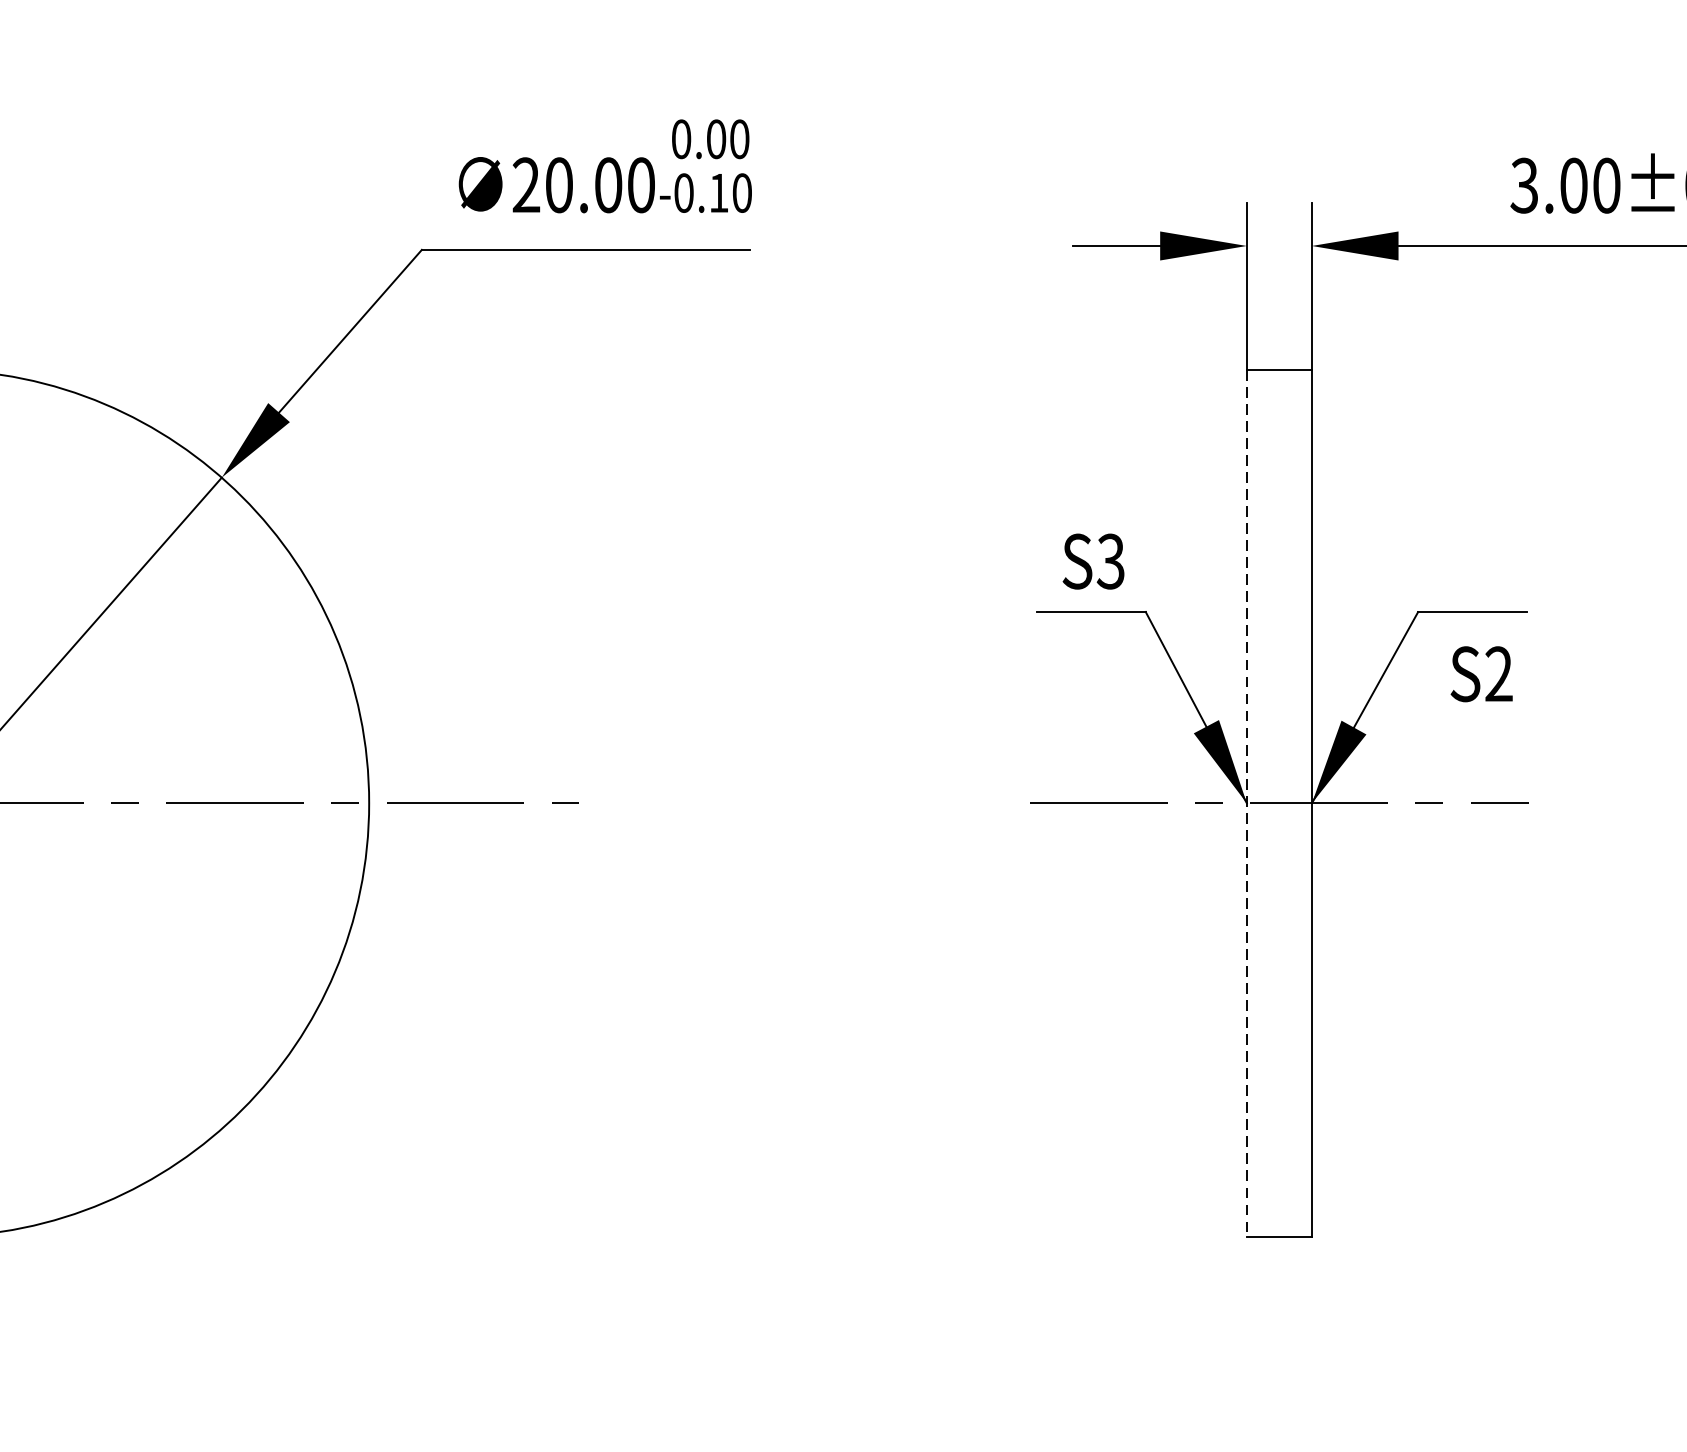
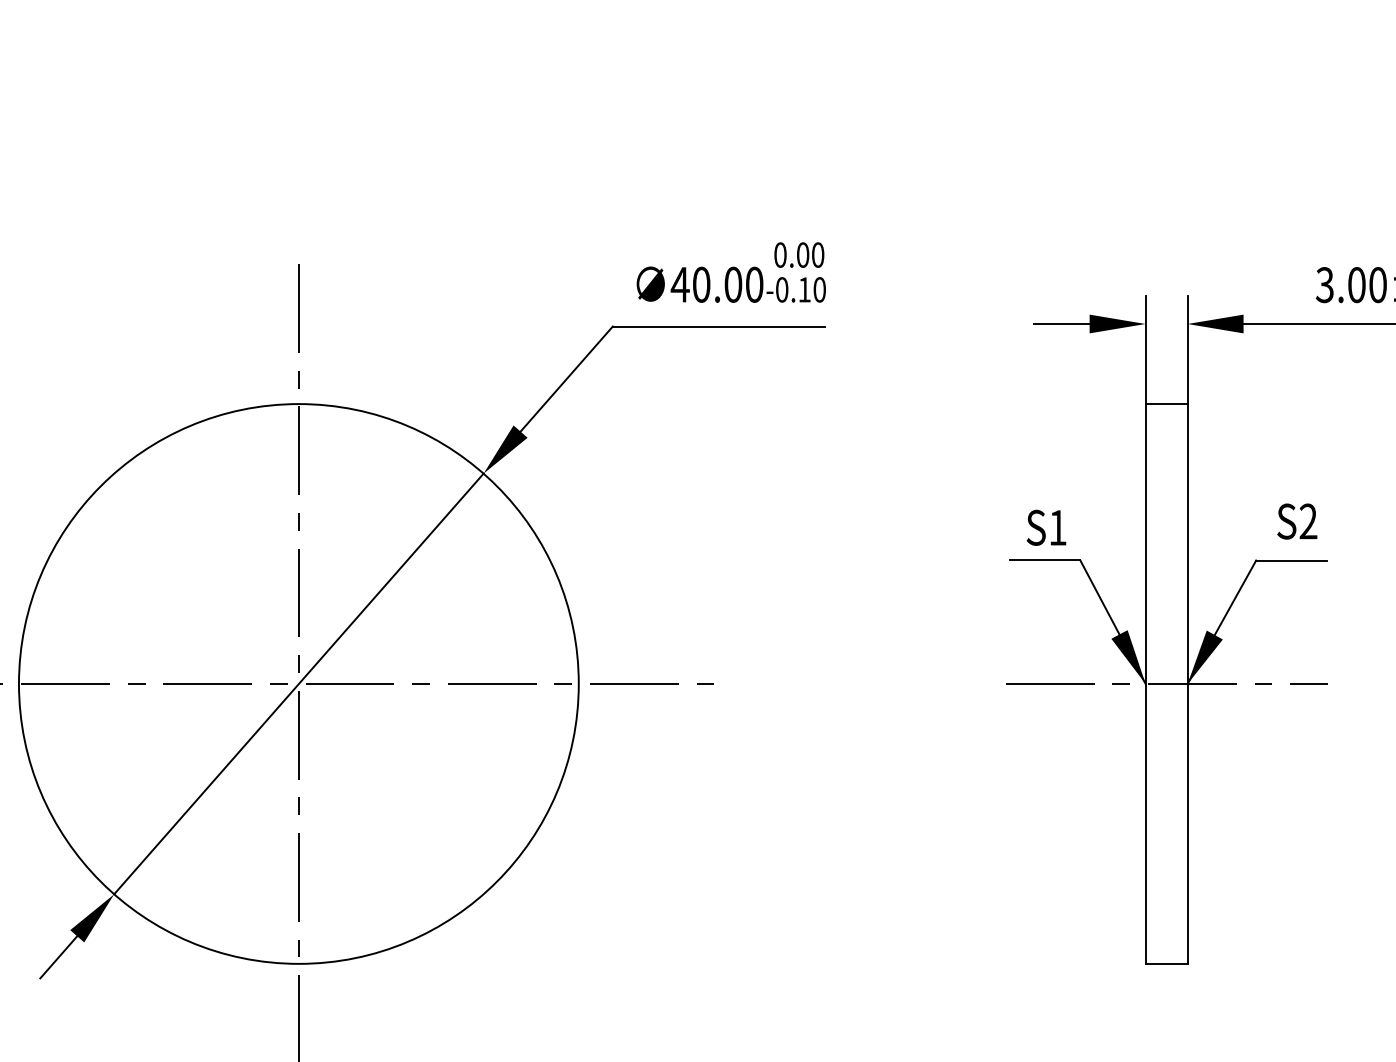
text: (525, 184) -> (679, 284), 20.00 -> 40.00
text: (1110, 561) -> (1057, 527), S3 -> S1
text: (1482, 674) -> (1297, 521), moved
line: (1246, 802) -> (1145, 683), dashed -> solid

